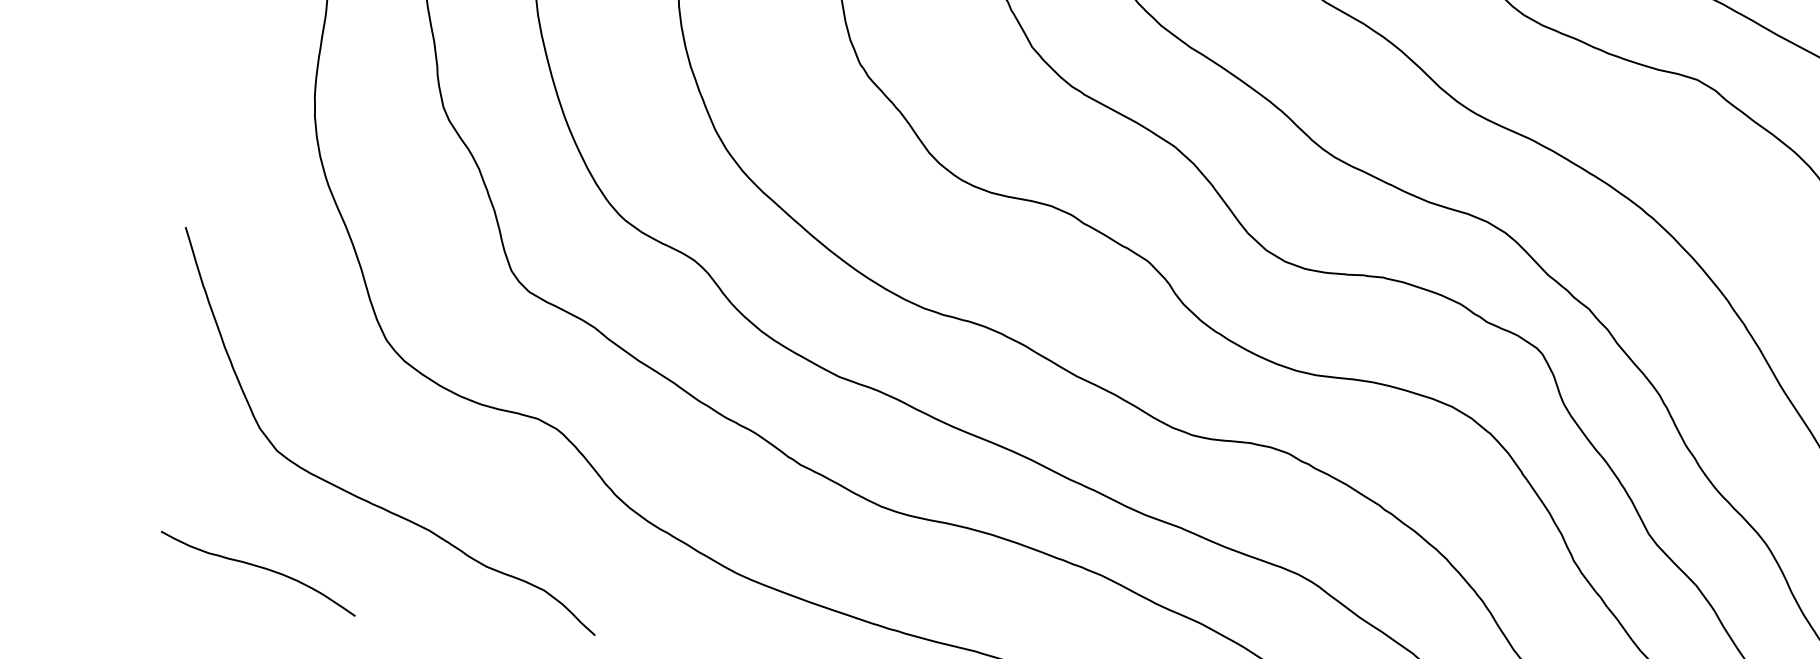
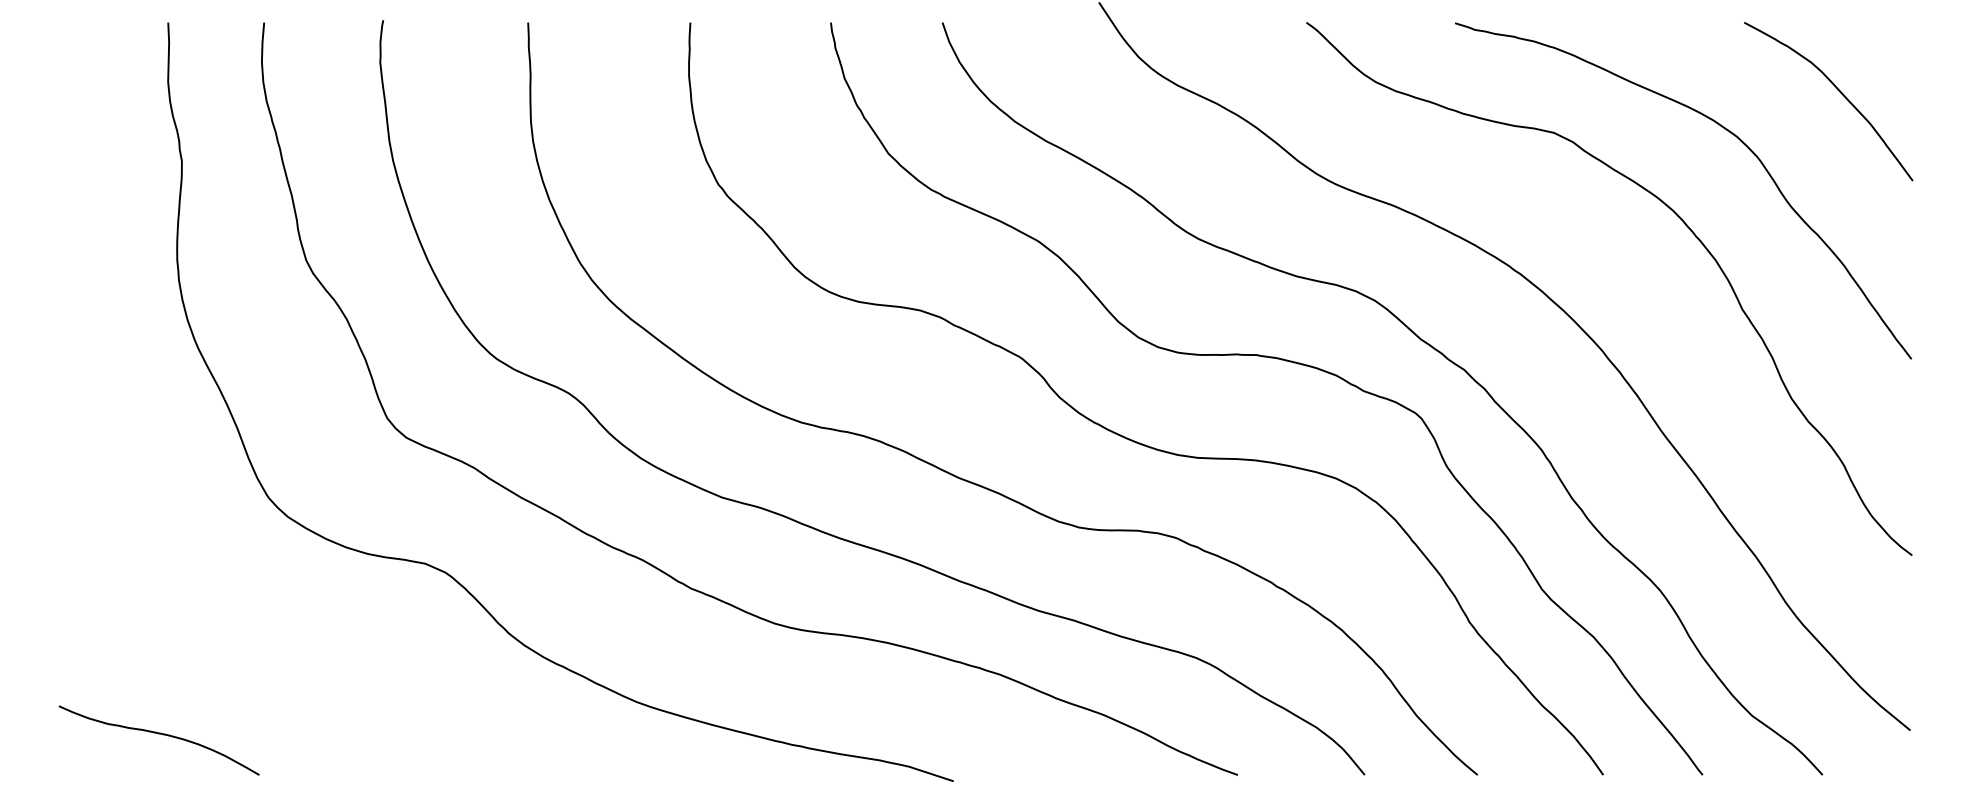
curve: (357, 495) -> (251, 654), removed

